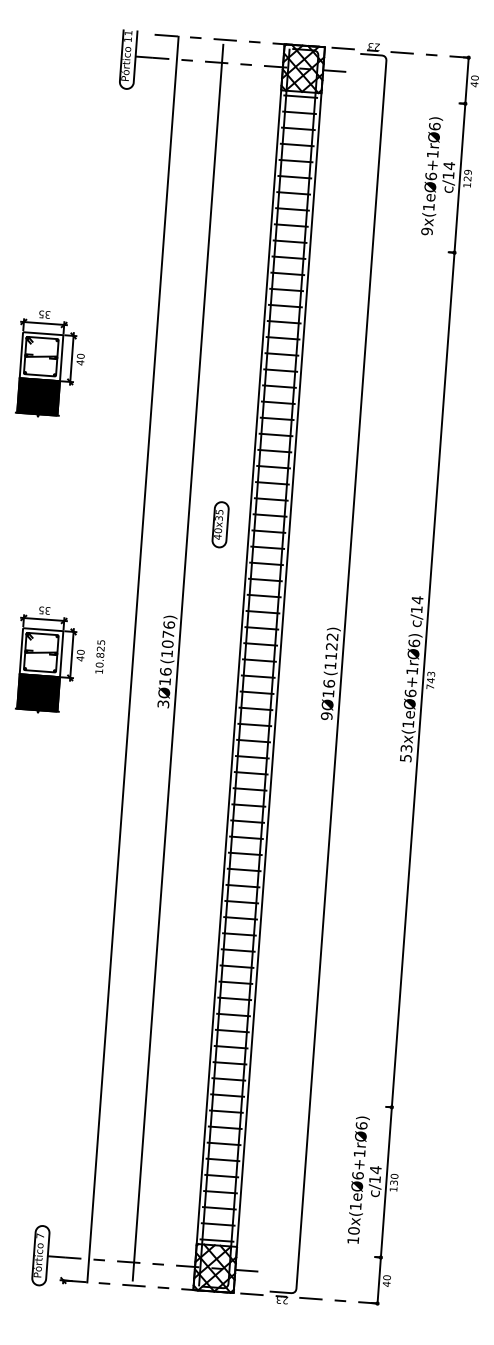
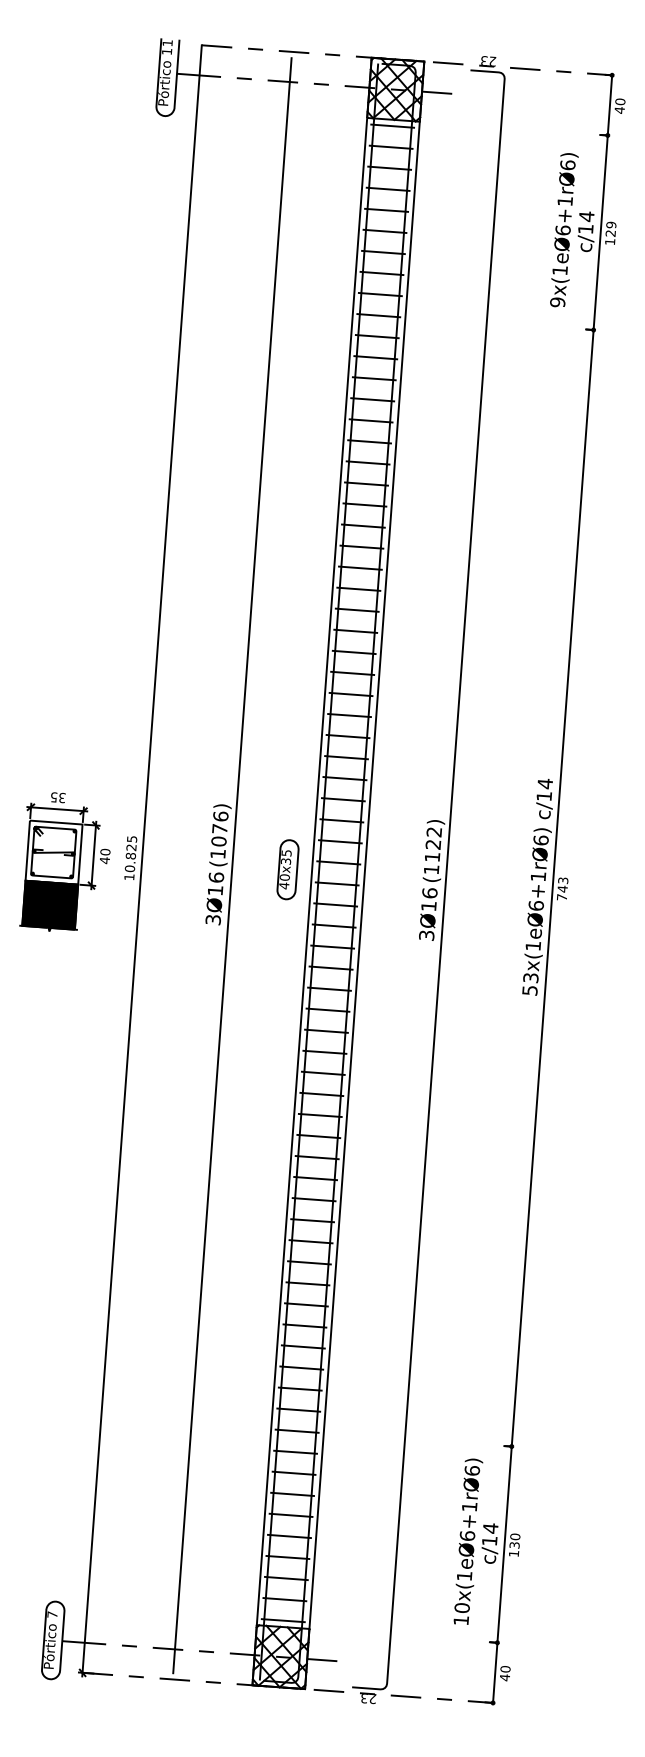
part: (49, 363) -> (64, 474), removed
part: (220, 524) -> (287, 869), moved
line: (132, 659) -> (141, 858), moved
text: (326, 716) -> (426, 935), 9Ø16 -> 3Ø16

